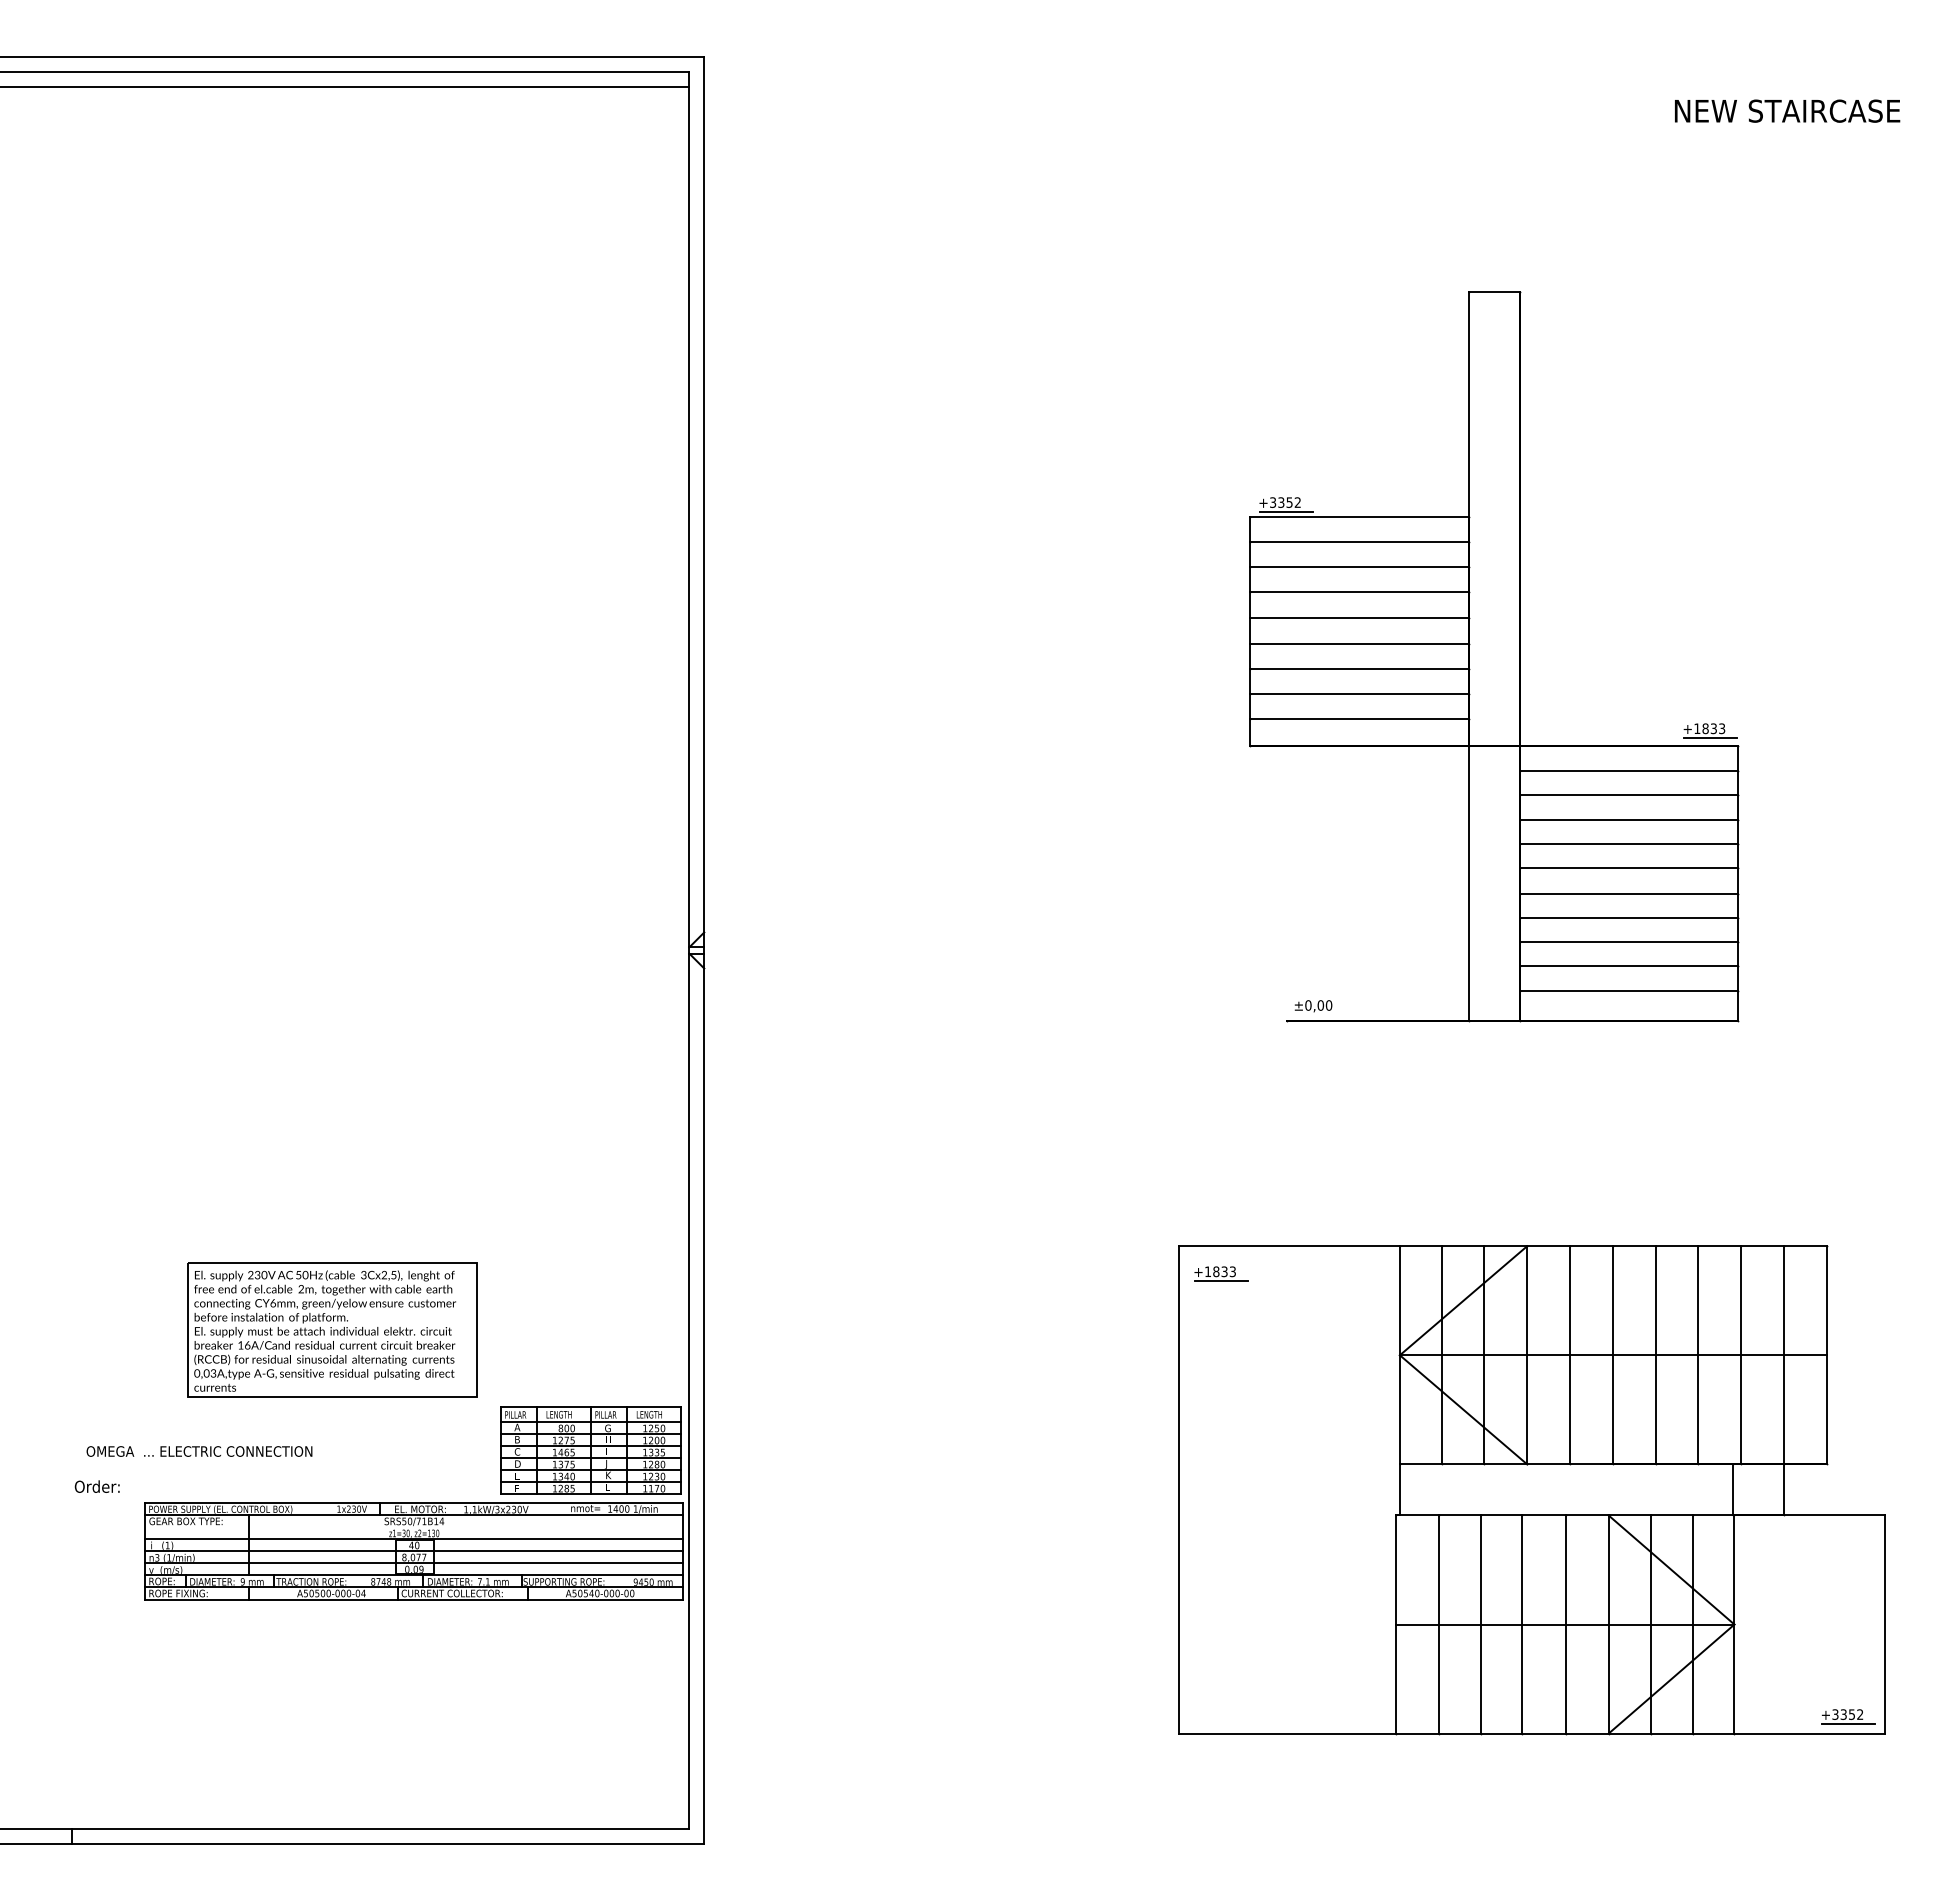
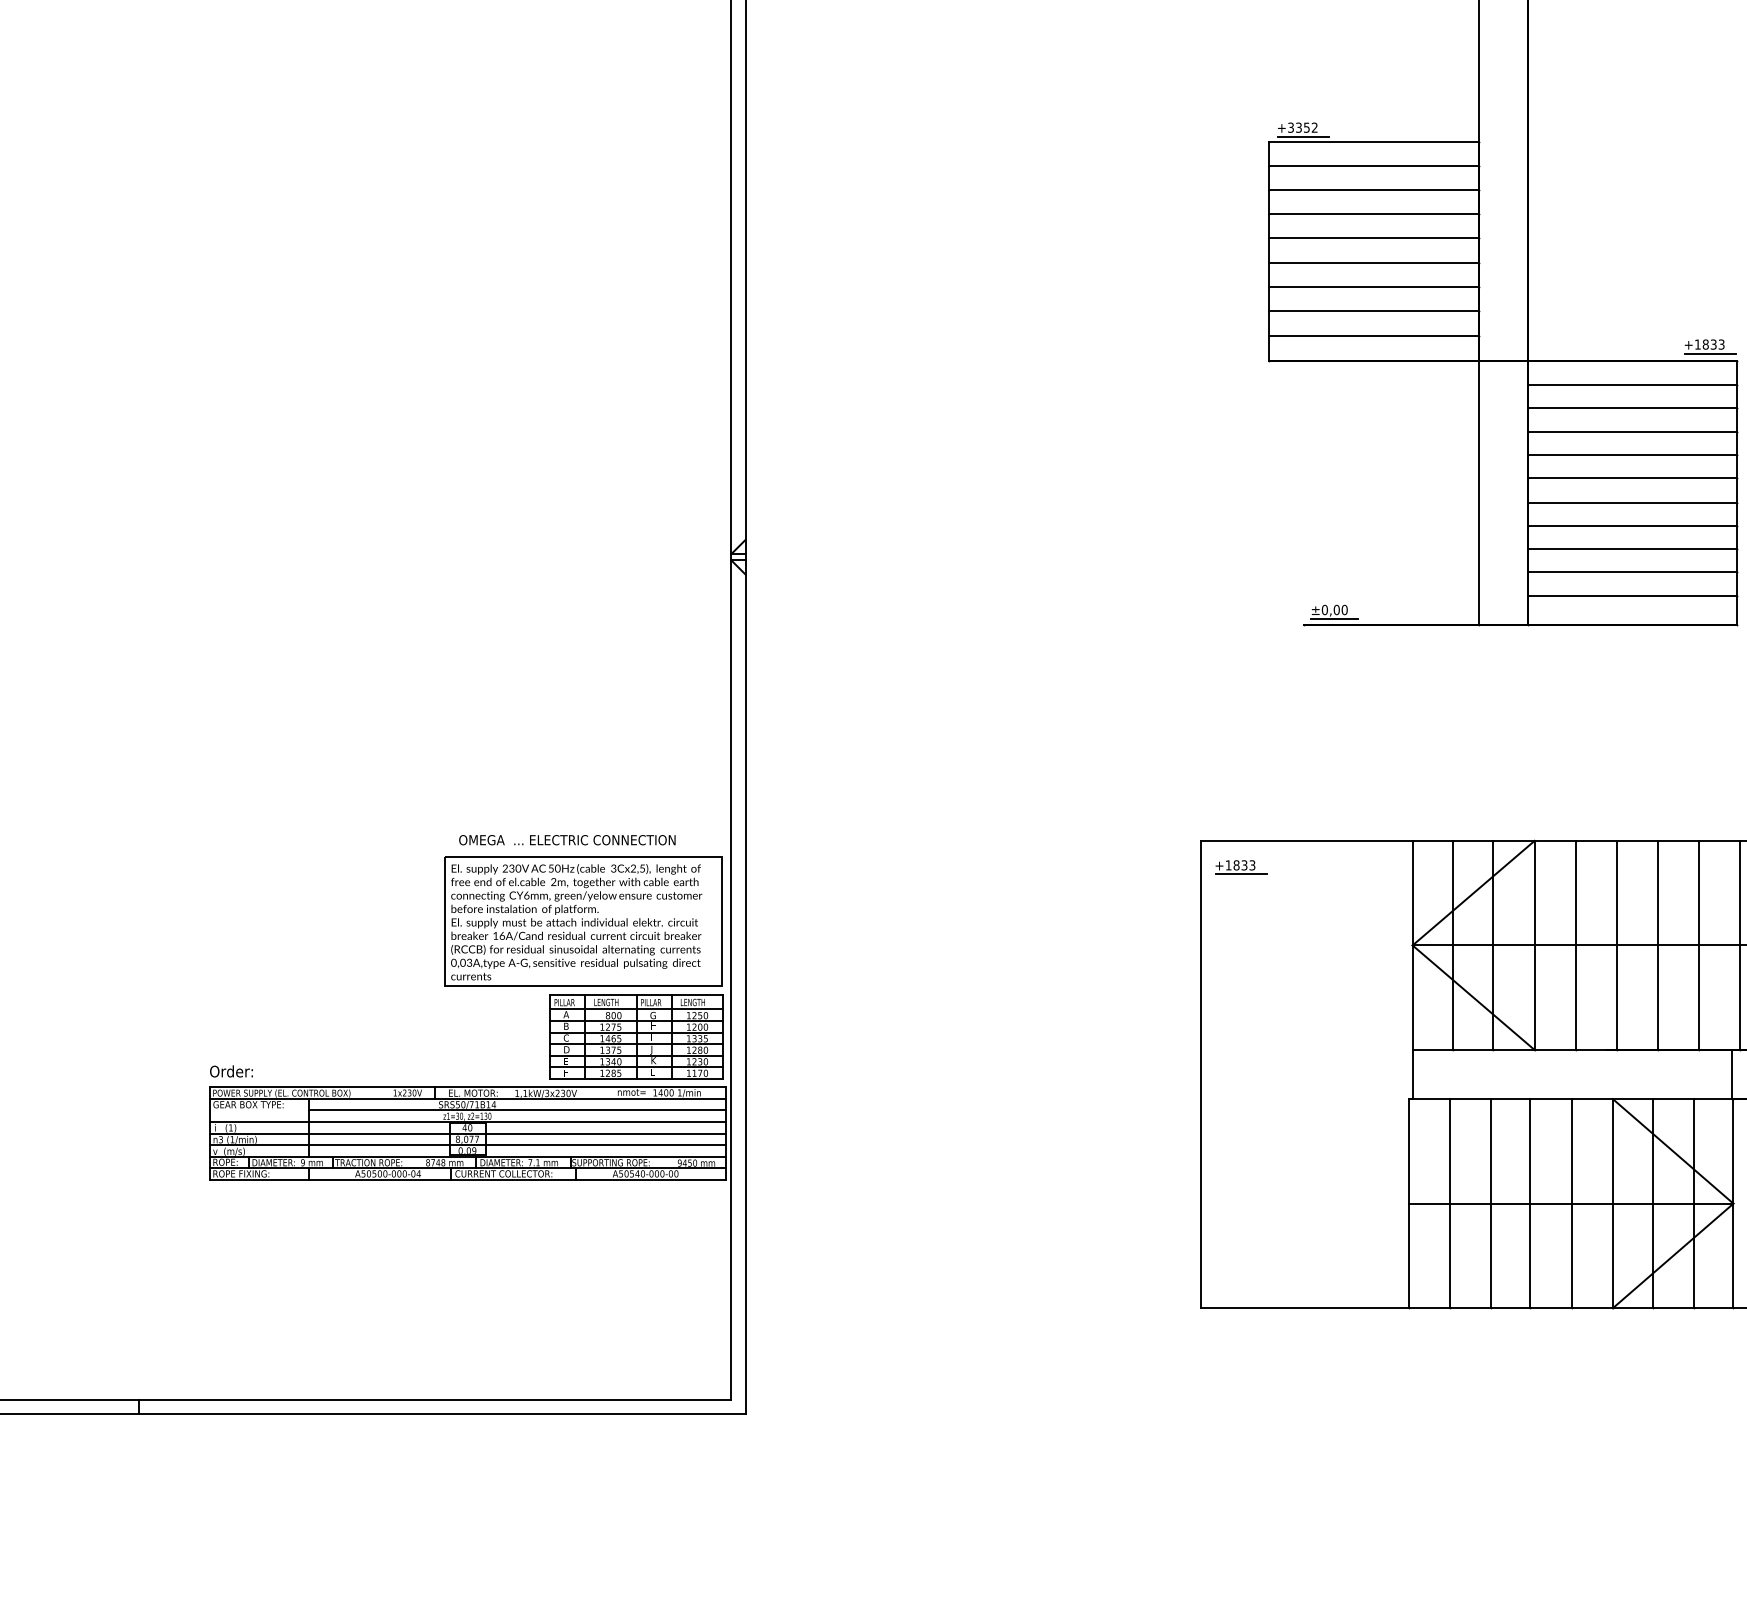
line: (1318, 1014) -> (1334, 618), added
part: (332, 1329) -> (583, 920), moved
text: (199, 1451) -> (567, 840), moved
text: (96, 1486) -> (230, 1071), moved
line: (465, 1527) -> (516, 1110), added

